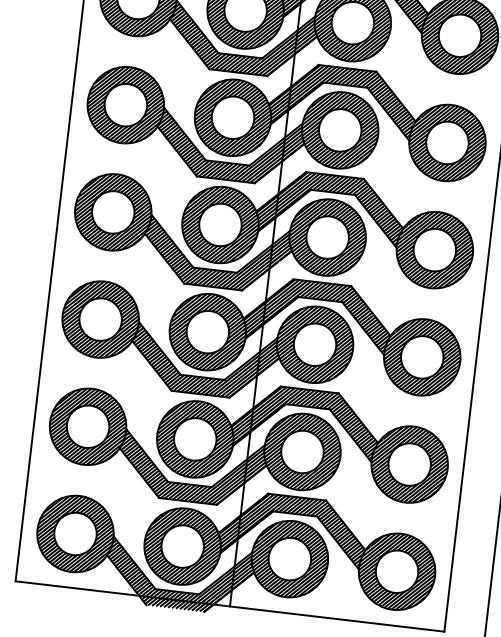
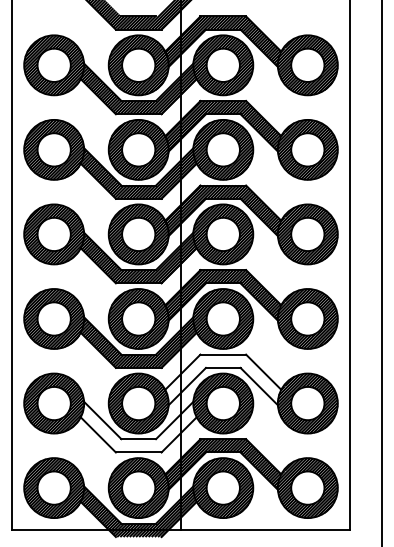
hatch: (305, 421) -> (222, 379), removed
hatch: (191, 469) -> (138, 427), removed

